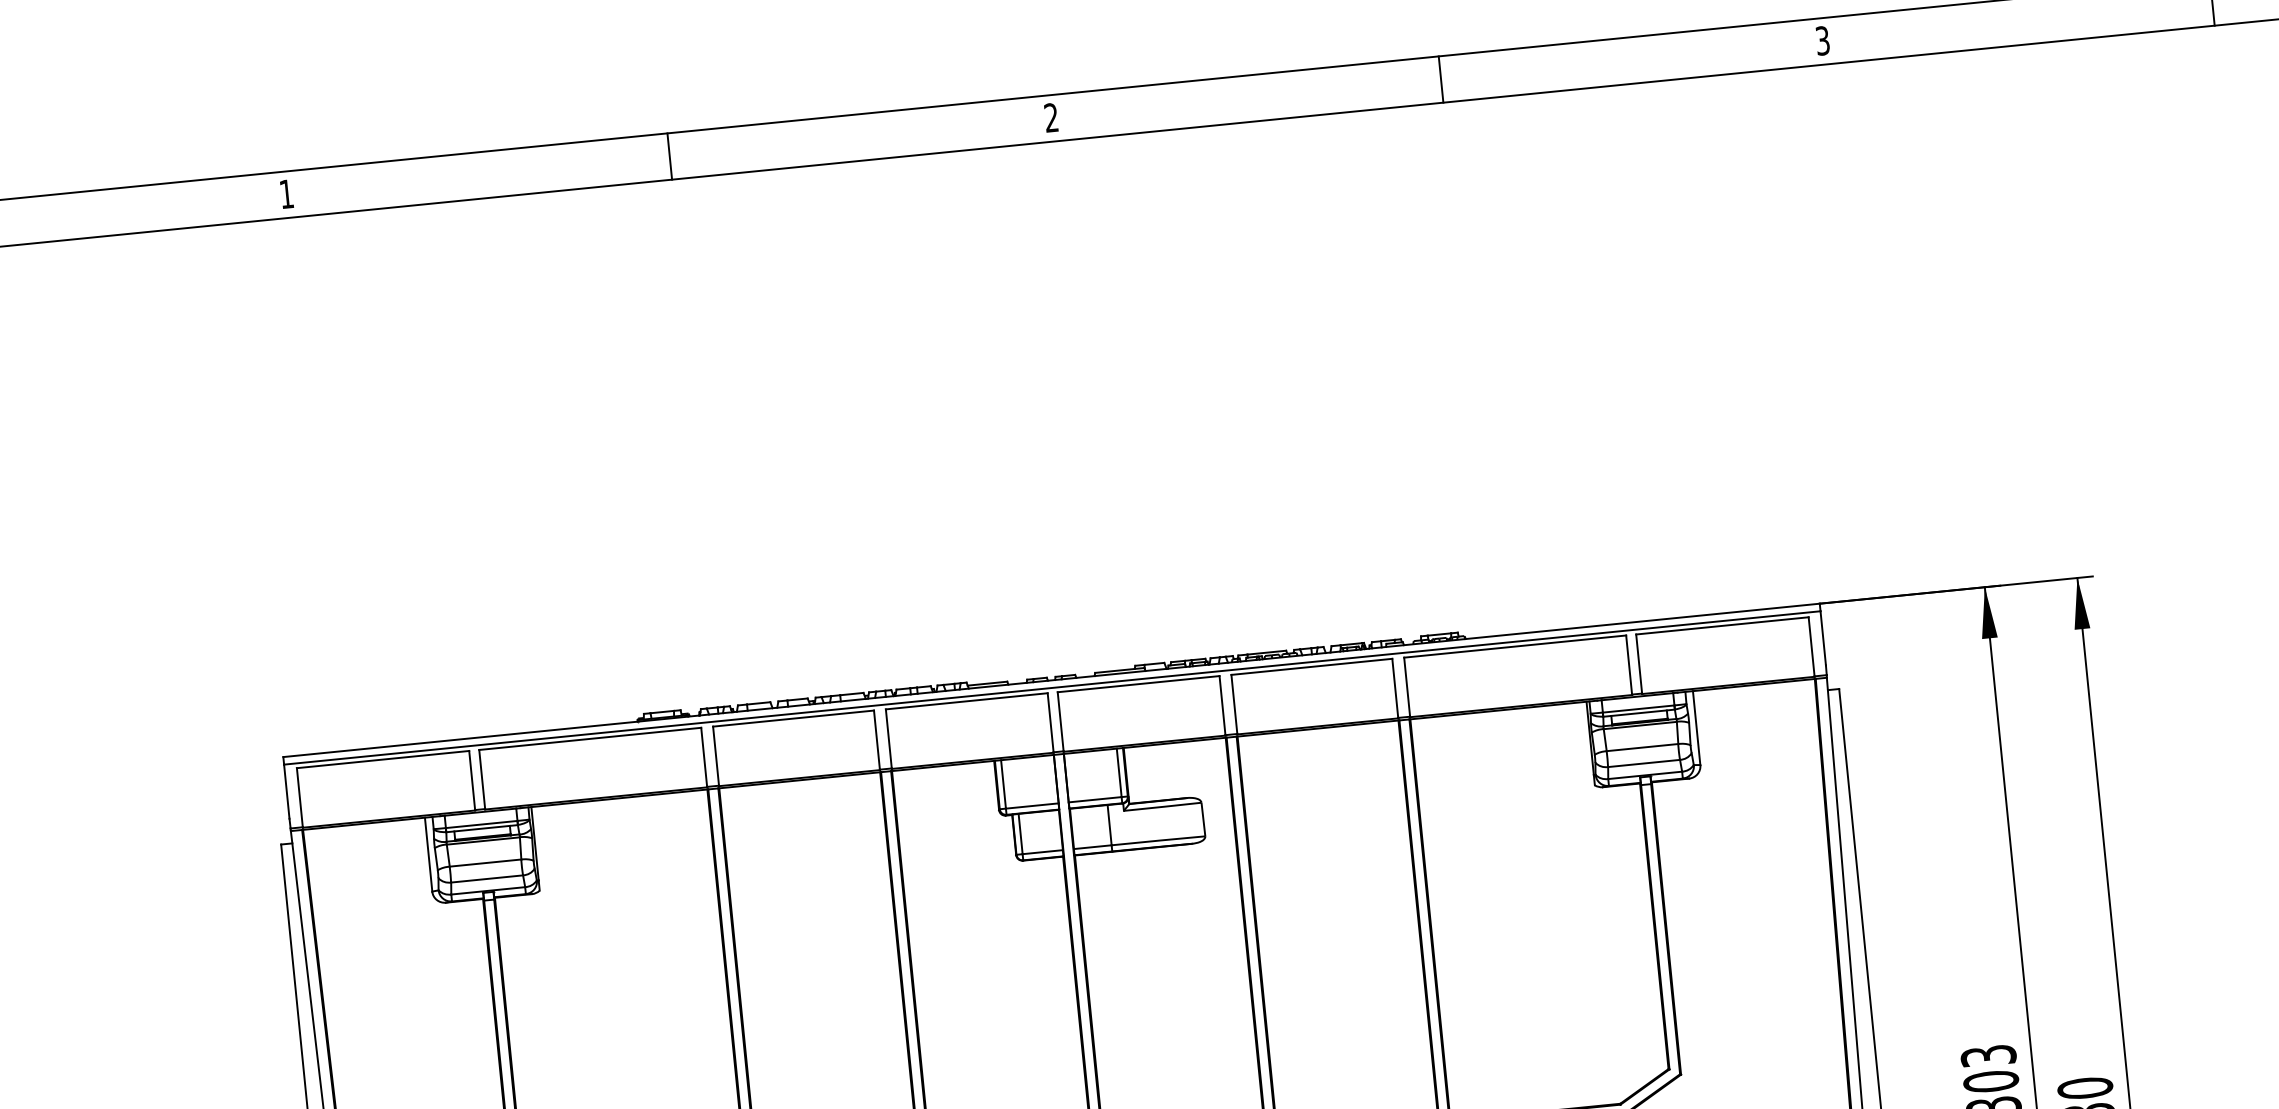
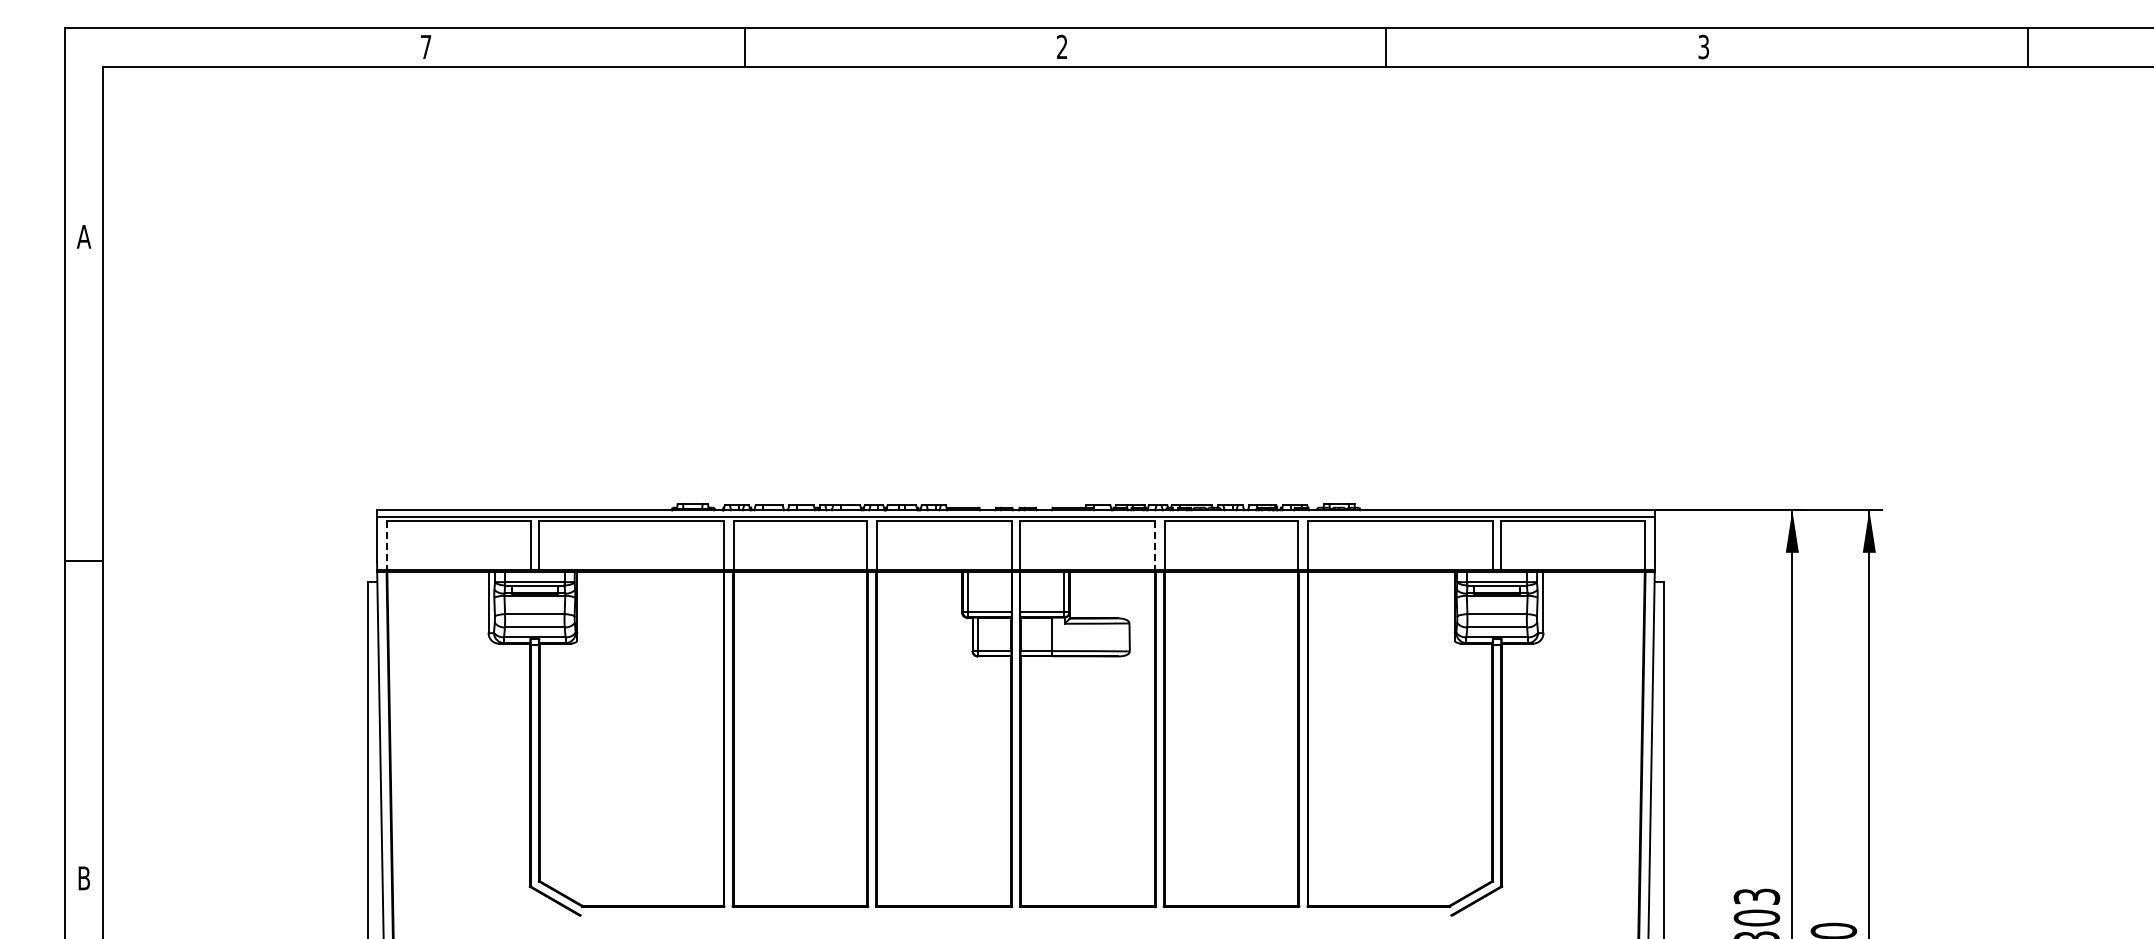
text: (287, 193) -> (426, 46), 1 -> 7
line: (1222, 706) -> (1154, 545), solid -> dashed
line: (300, 798) -> (387, 545), solid -> dashed

